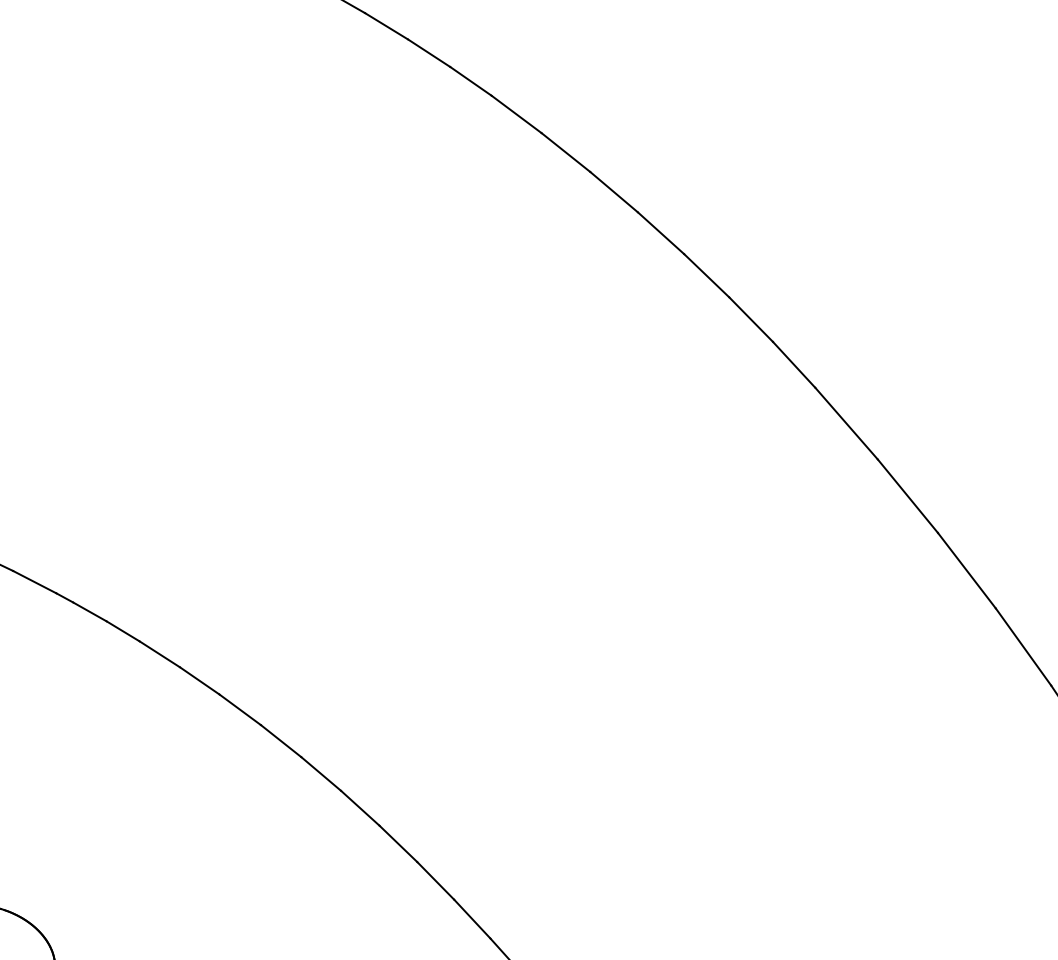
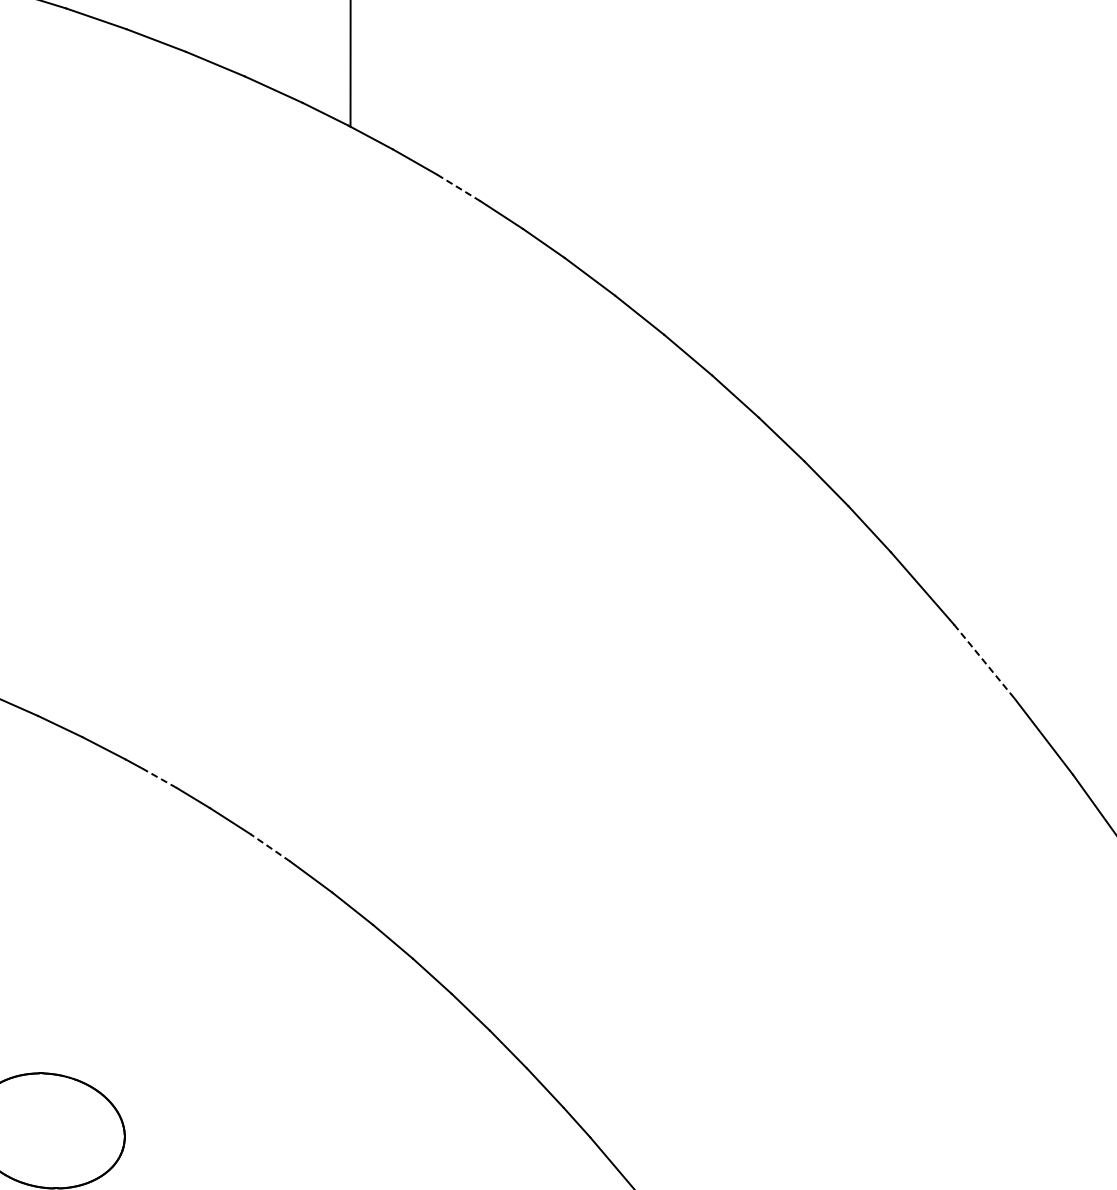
line: (387, 26) -> (459, 188), solid -> dashed
line: (907, 495) -> (984, 661), solid -> dashed
line: (89, 612) -> (159, 778), solid -> dashed
line: (199, 680) -> (270, 847), solid -> dashed

